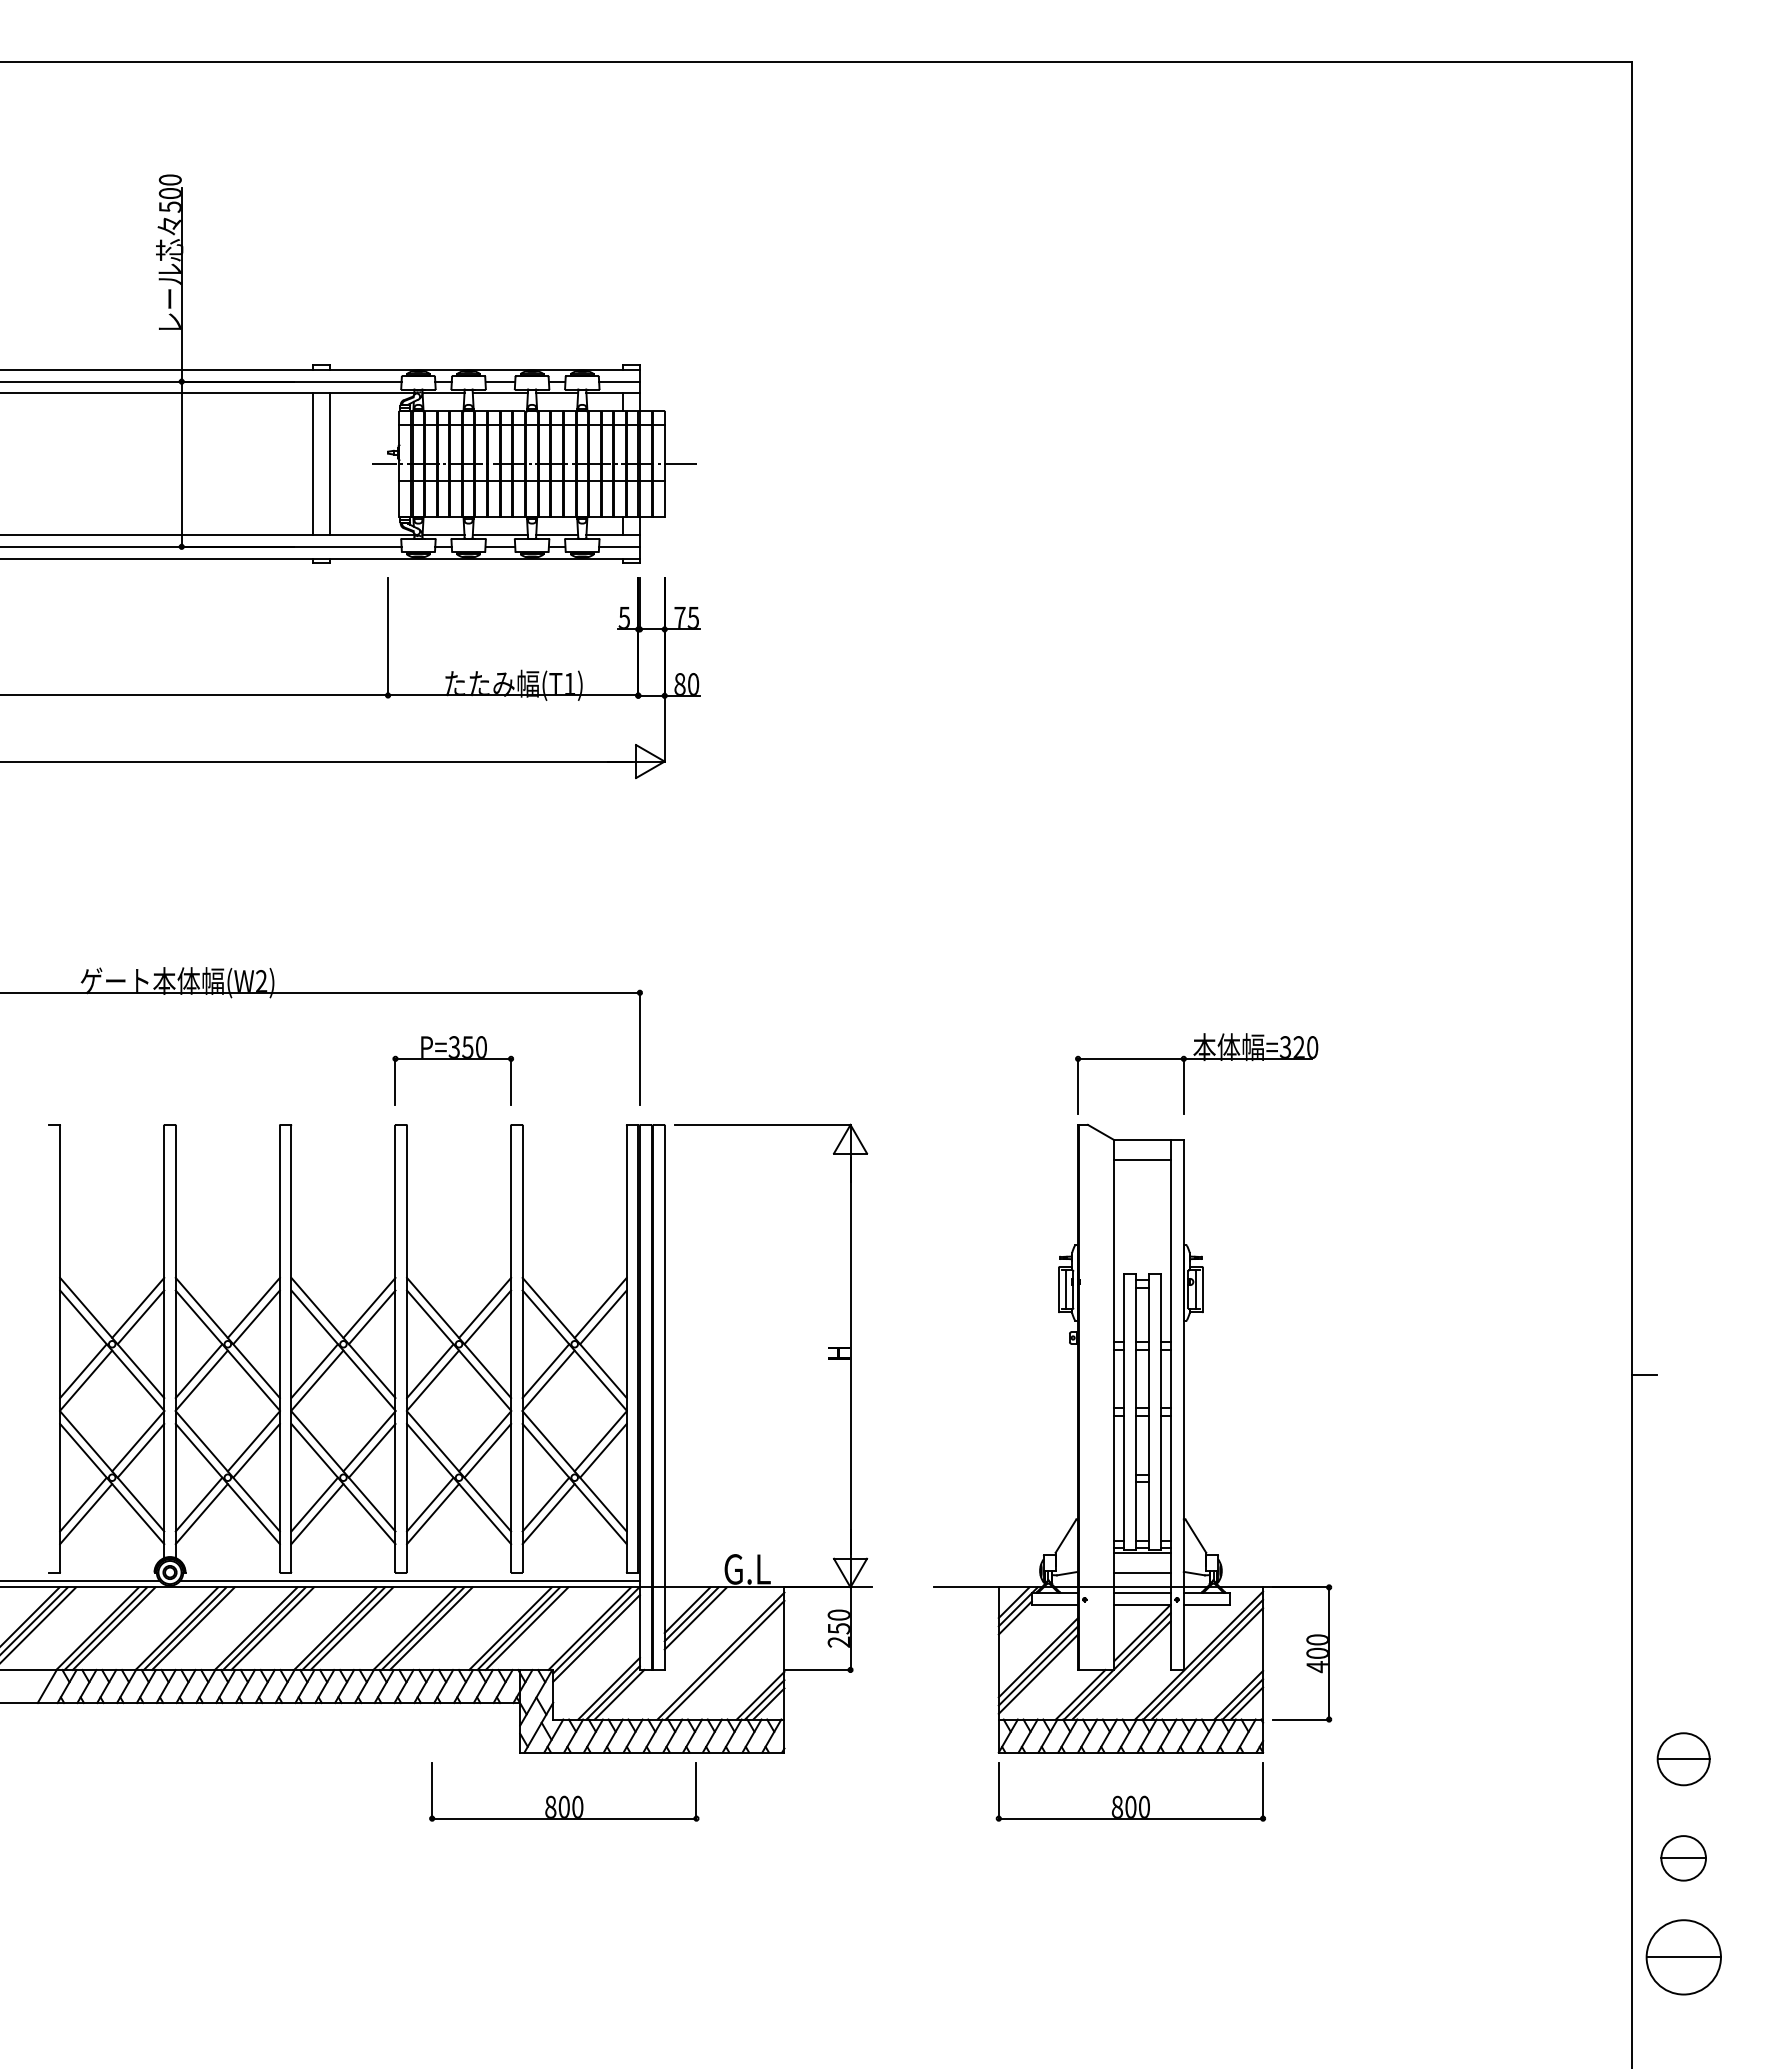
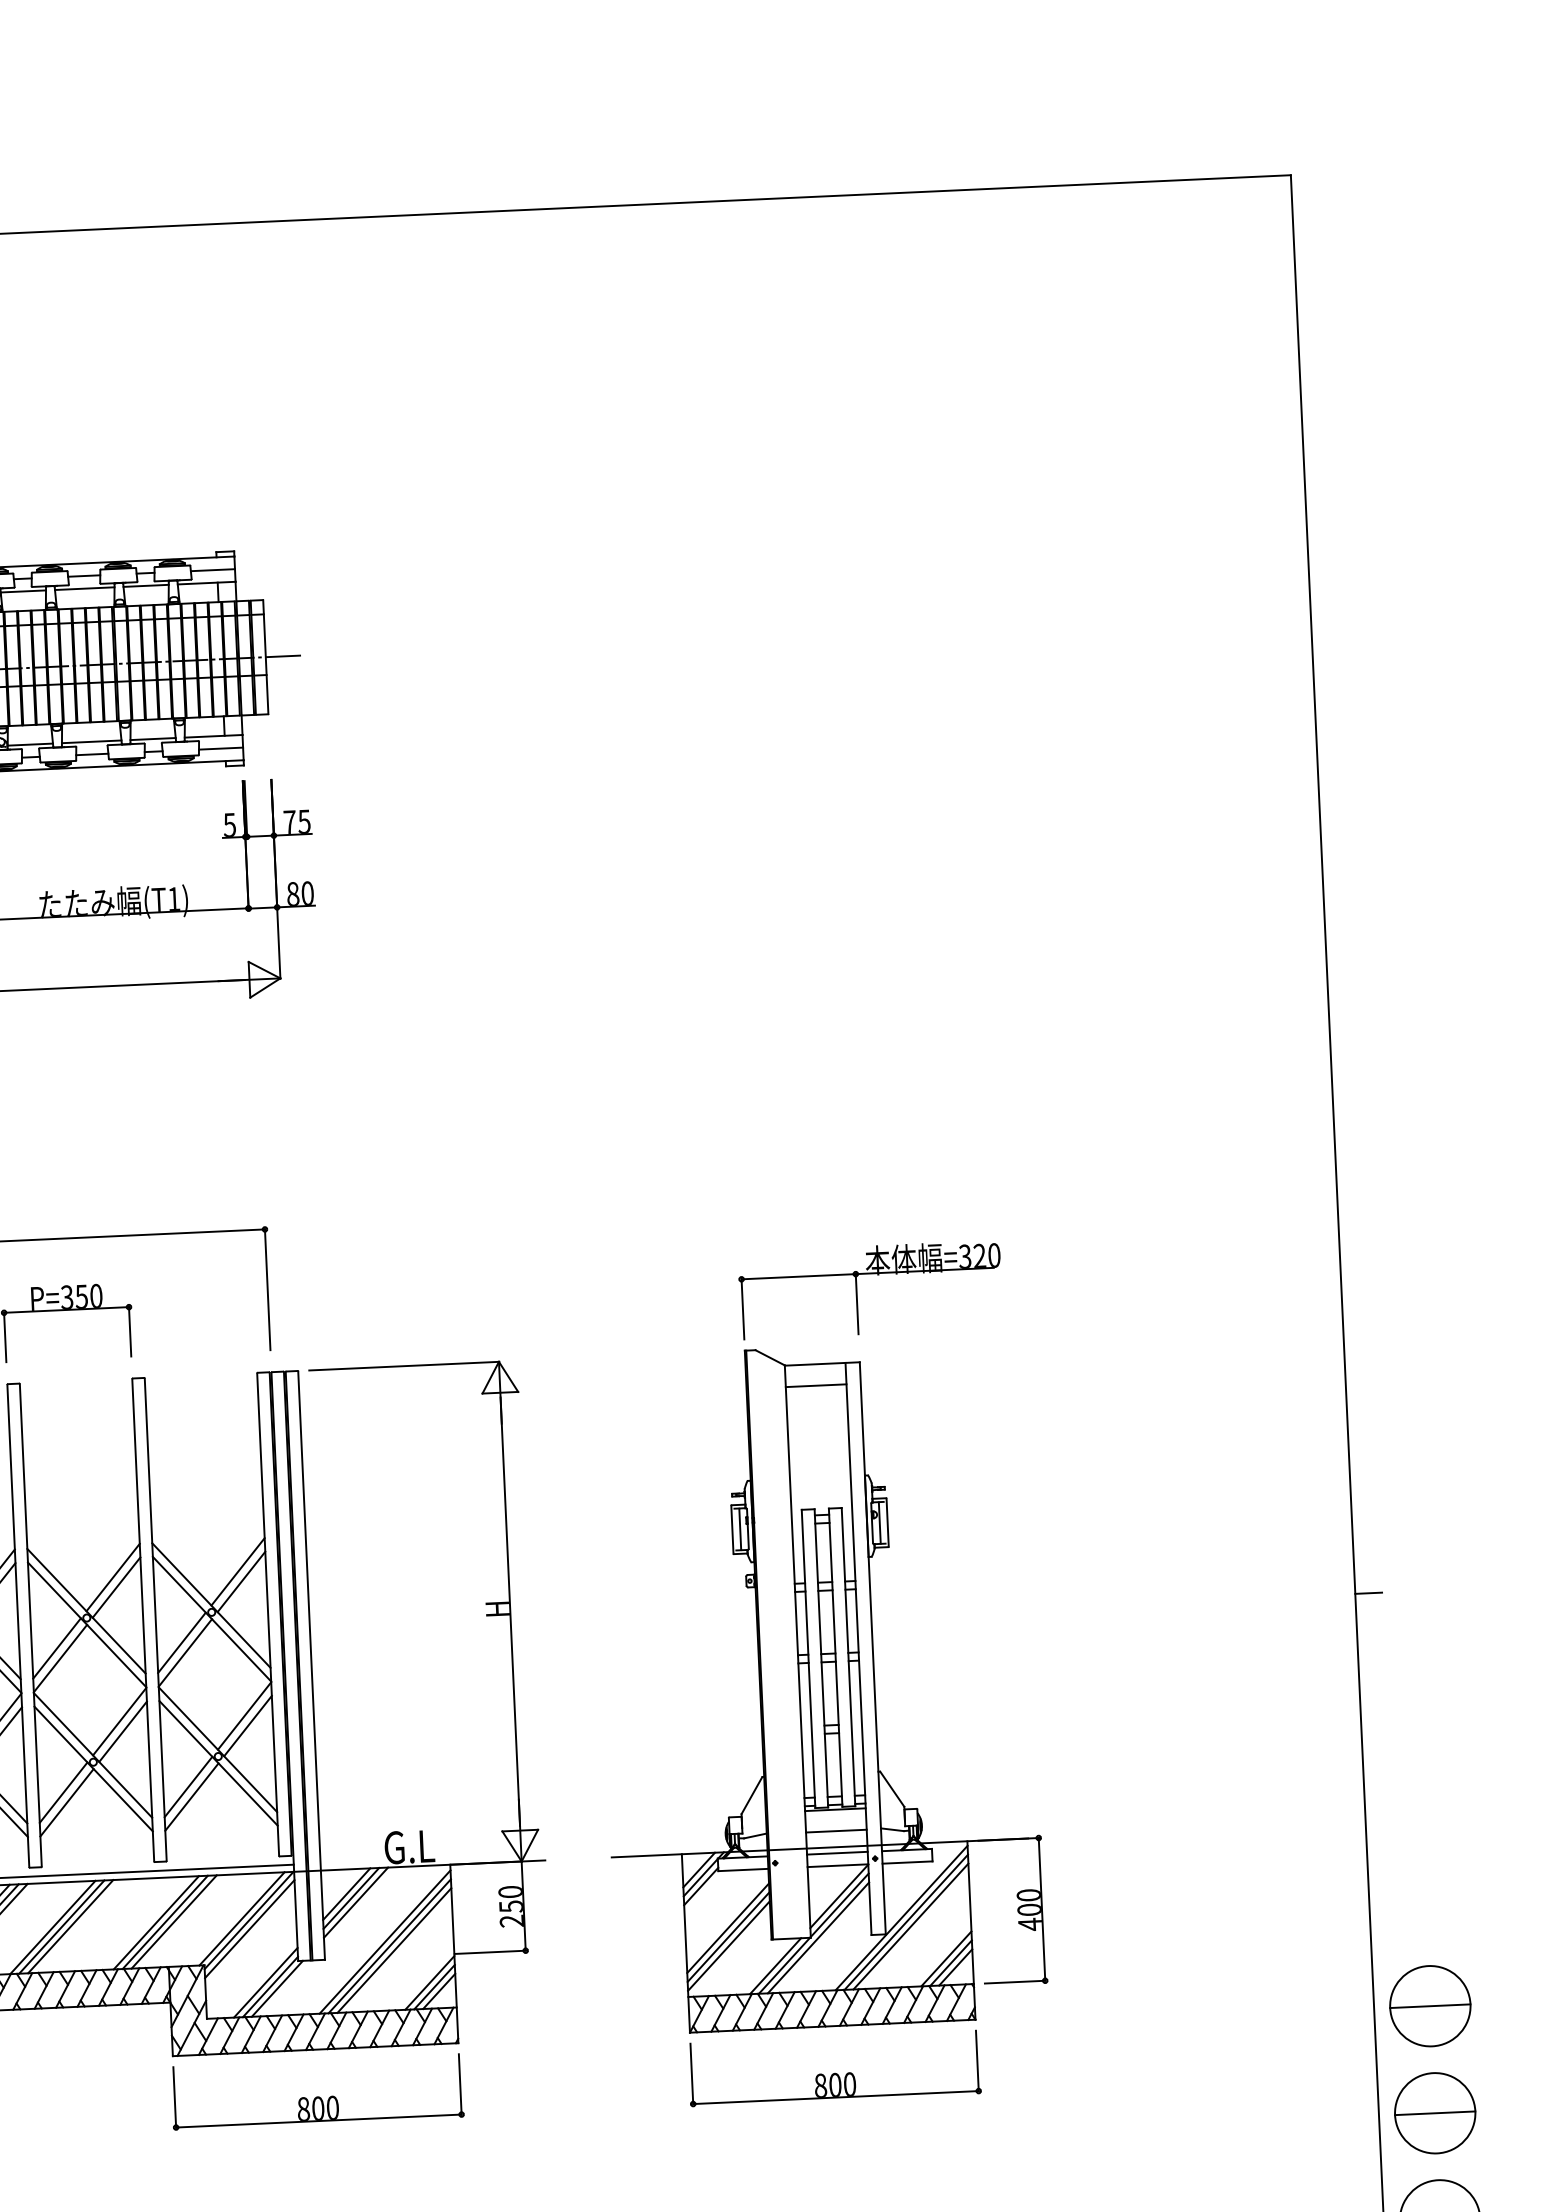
line: (729, 1664) -> (394, 1950), added
part: (1683, 1759) -> (1430, 2006), size x1.43
part: (564, 1791) -> (317, 2091), moved
part: (1683, 1858) -> (1434, 2113), size x1.67

